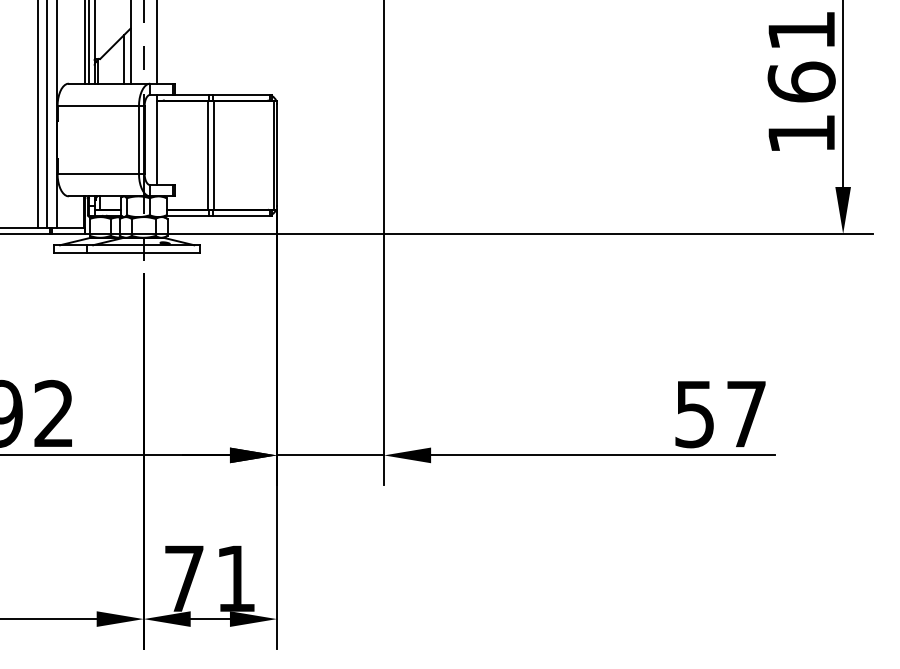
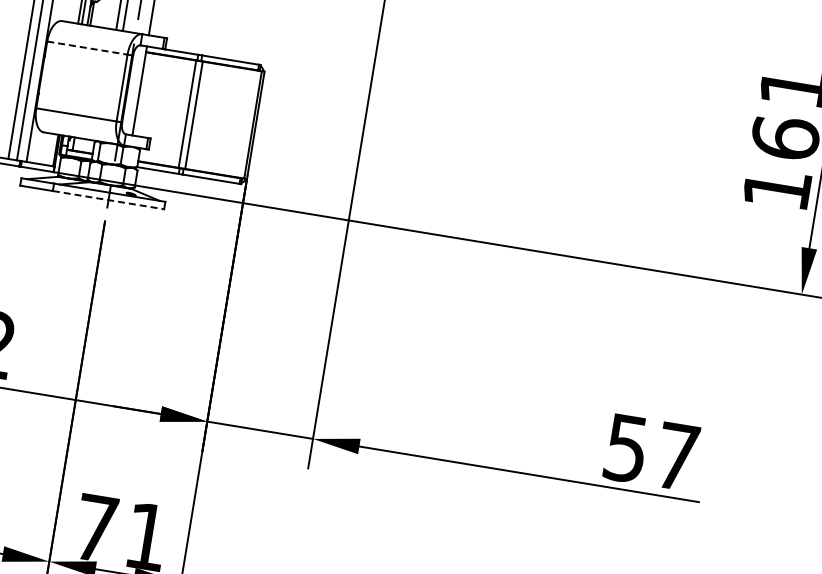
line: (98, 106) -> (87, 48), solid -> dashed
line: (144, 252) -> (109, 199), solid -> dashed

